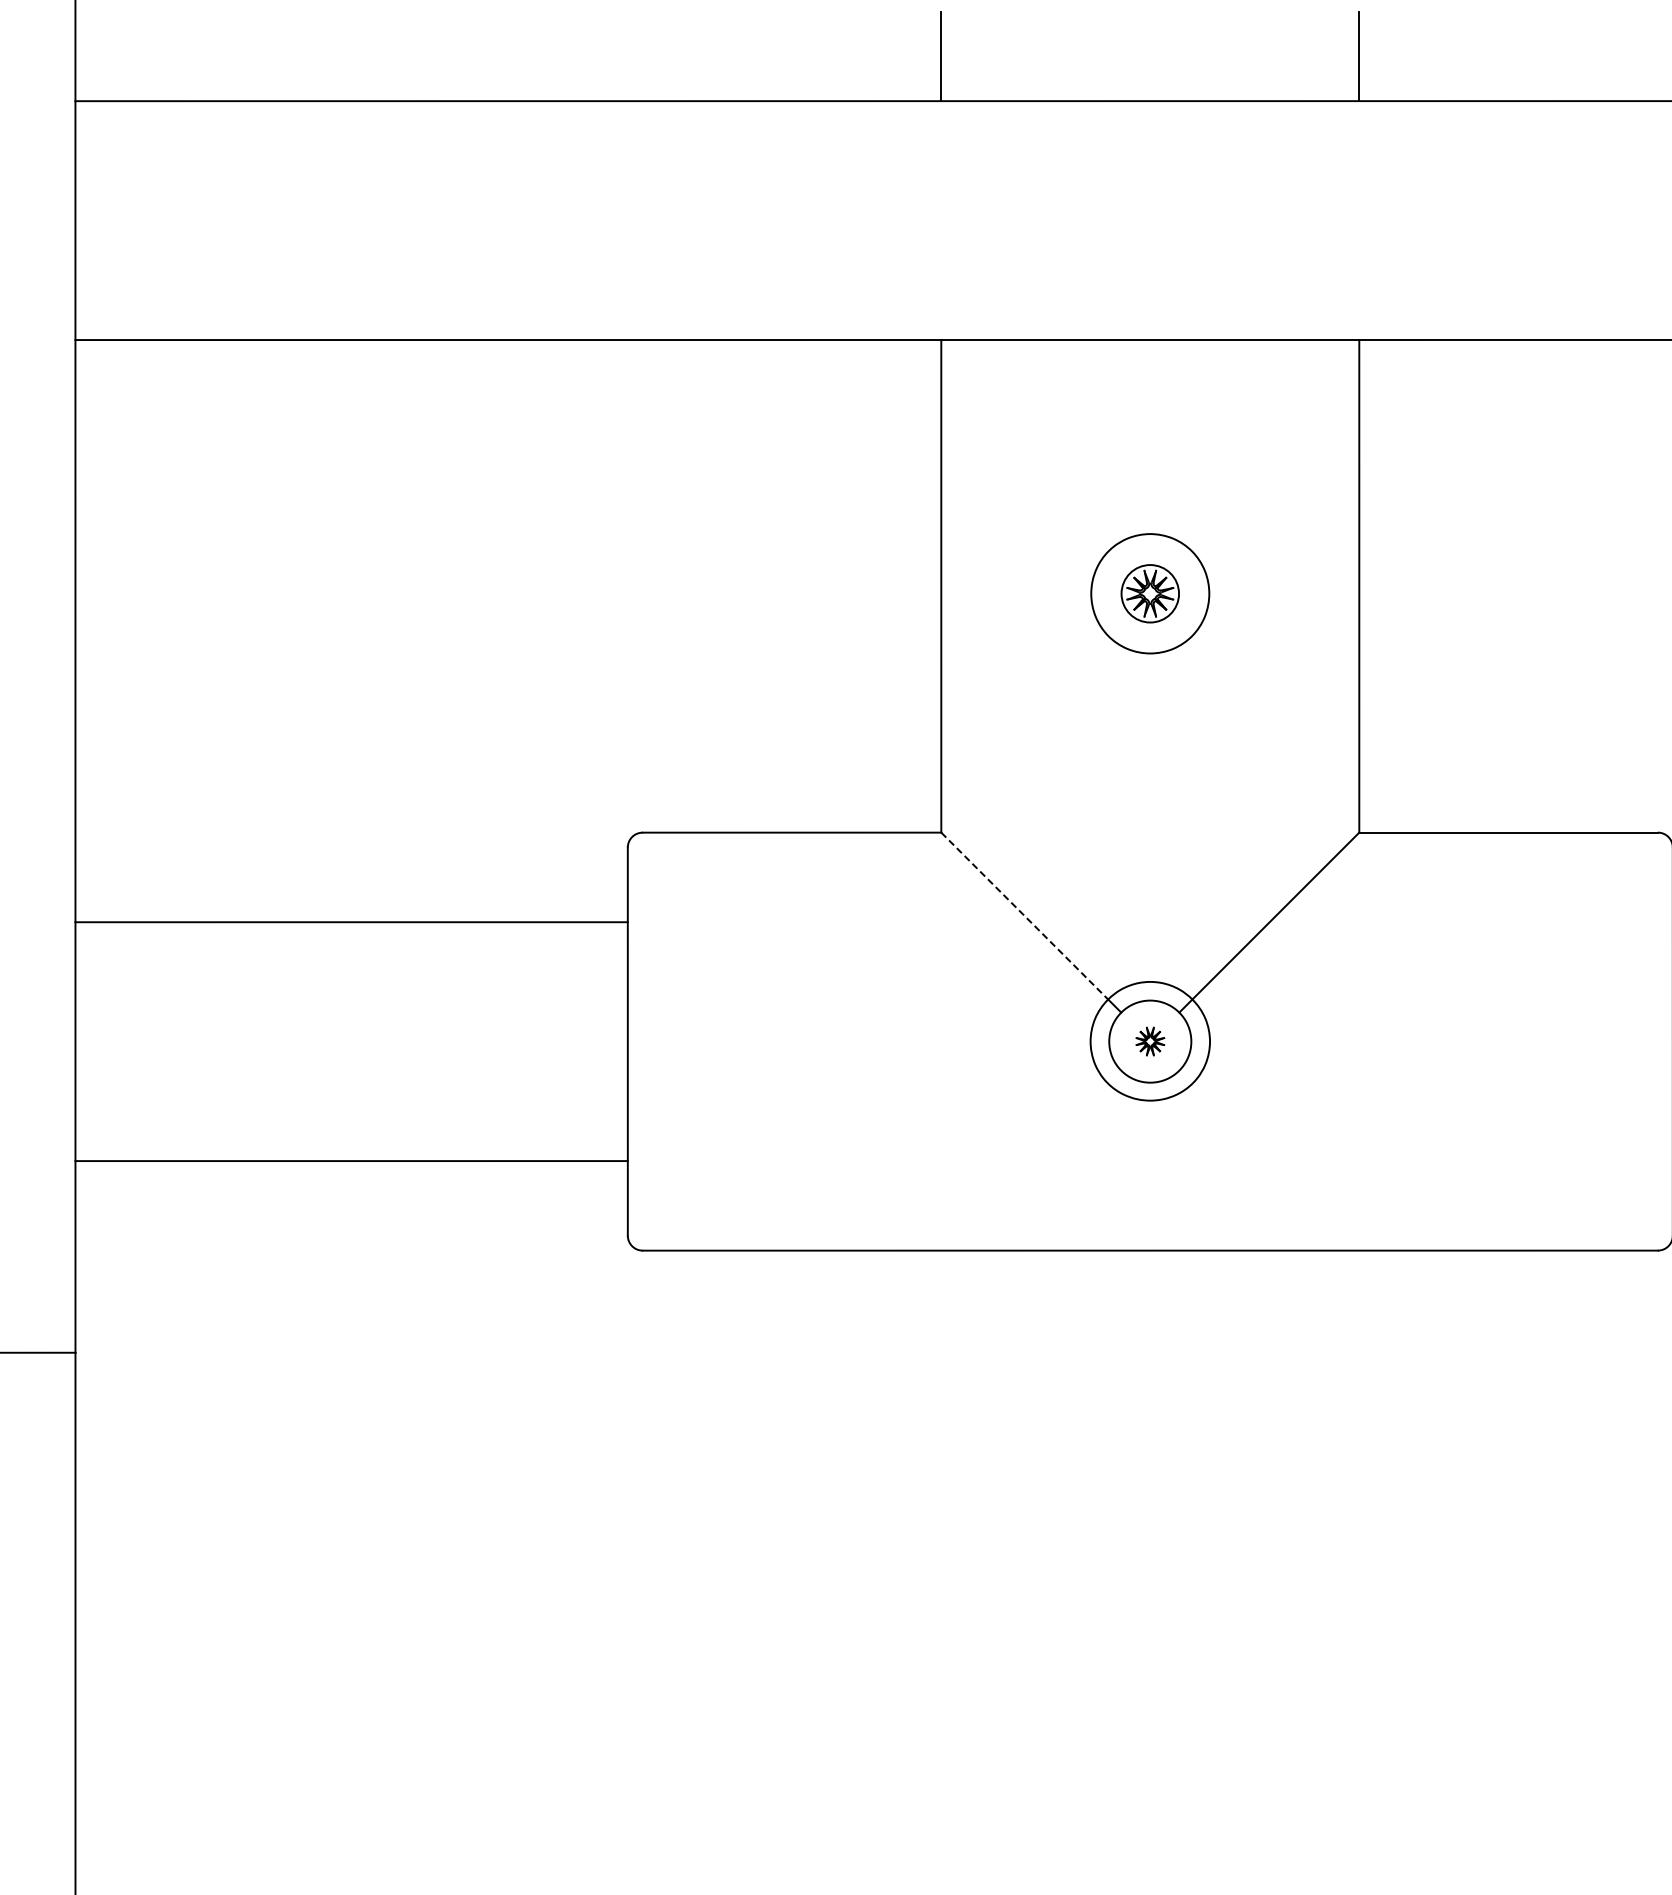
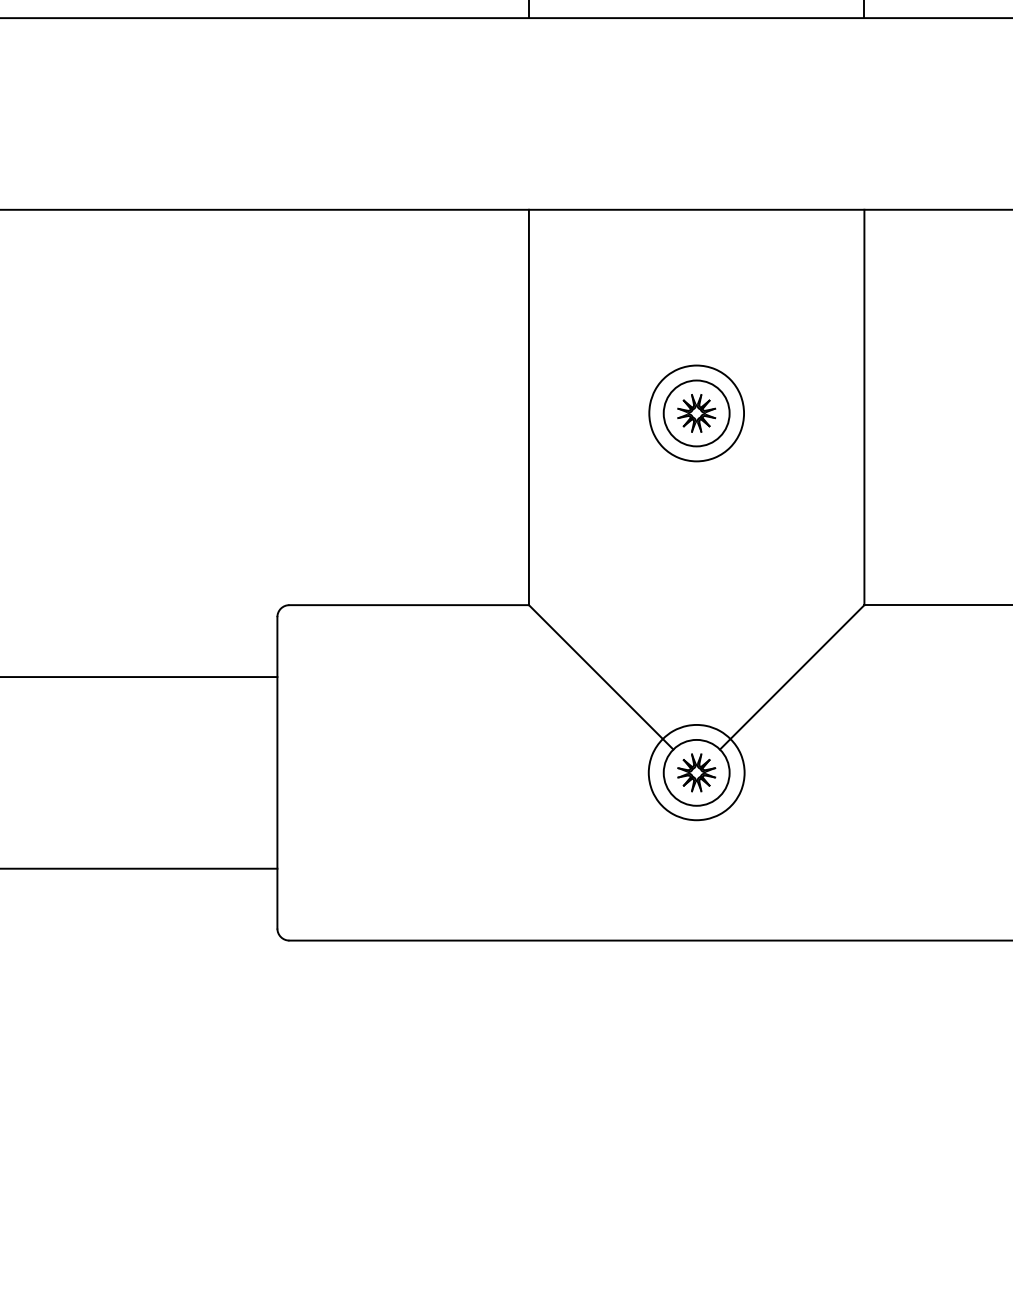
circle: (1150, 593) -> (696, 413), size x1.43
line: (1025, 916) -> (596, 672), dashed -> solid
part: (1150, 1041) -> (696, 772), size x1.67

